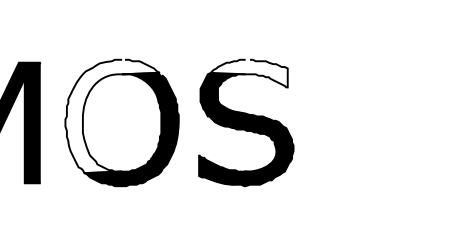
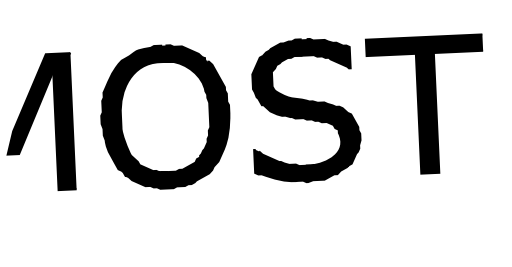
fill: (248, 73) -> (305, 54), added
fill: (112, 116) -> (154, 110), added
part: (352, 122) -> (425, 104), added

